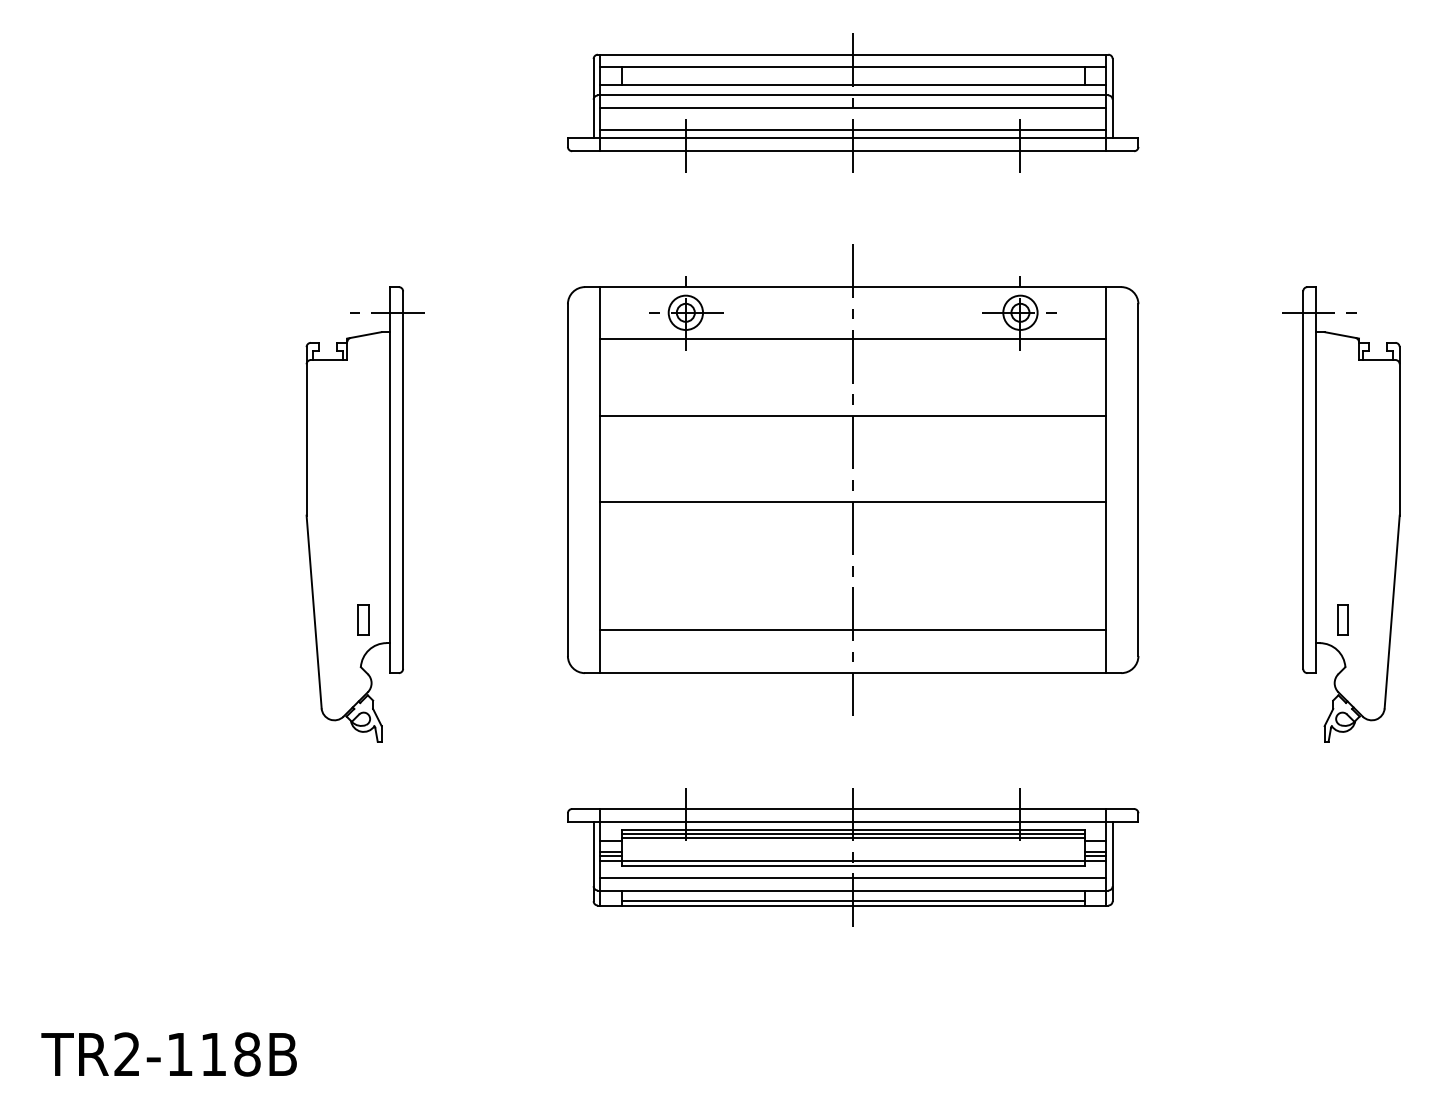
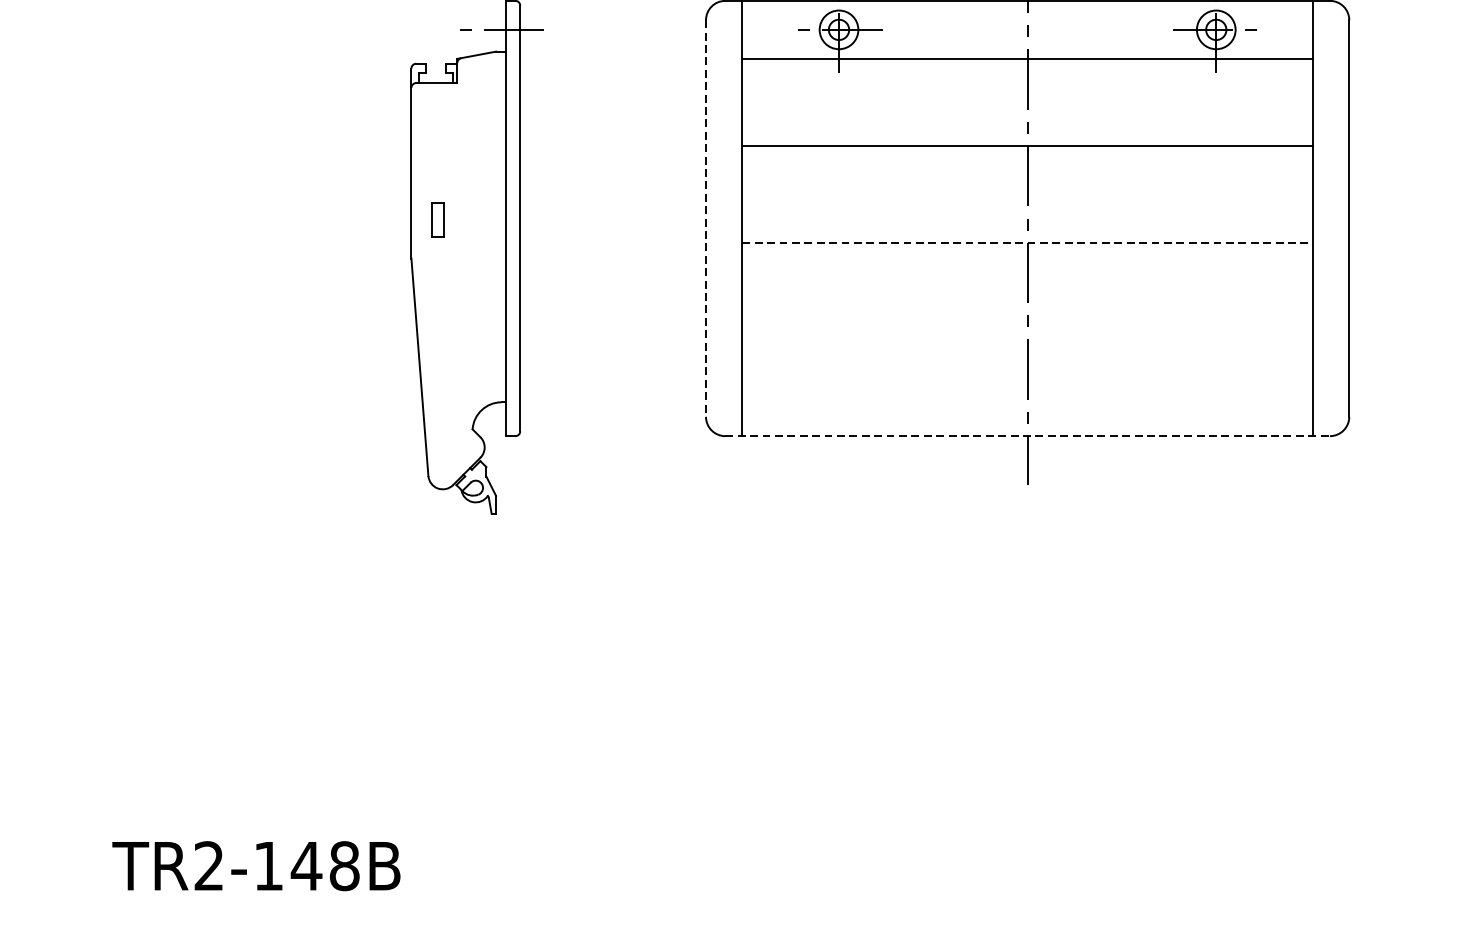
line: (567, 480) -> (705, 218), solid -> dashed
line: (853, 501) -> (1028, 242), solid -> dashed
part: (363, 619) -> (438, 220), moved
line: (853, 630) -> (1028, 388), removed
line: (853, 673) -> (1028, 436), solid -> dashed
part: (853, 857) -> (1028, 644), removed
text: (213, 1054) -> (306, 866), TR2-118B -> TR2-148B

